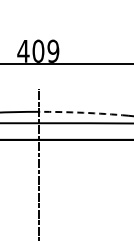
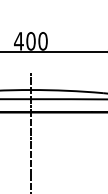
text: (53, 51) -> (43, 41), 409 -> 400
arc: (83, 112) -> (67, 90), dashed -> solid

